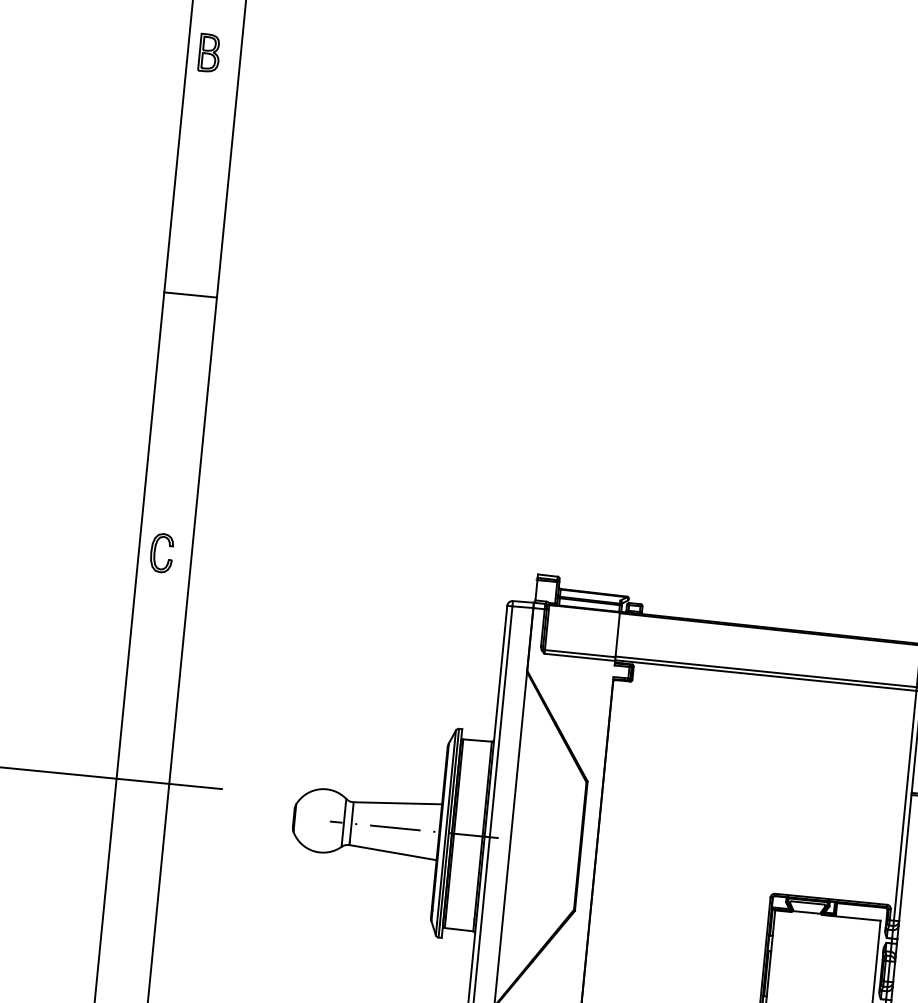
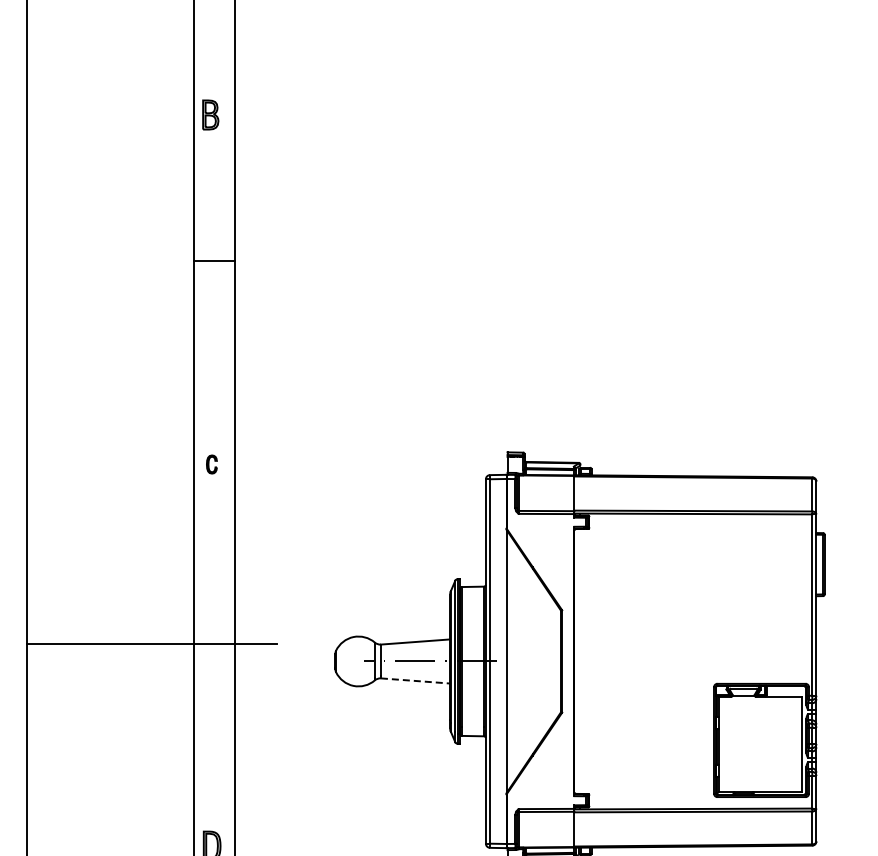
part: (209, 52) -> (210, 114), moved
part: (161, 553) -> (211, 464), size x0.6
line: (393, 852) -> (415, 680), solid -> dashed

